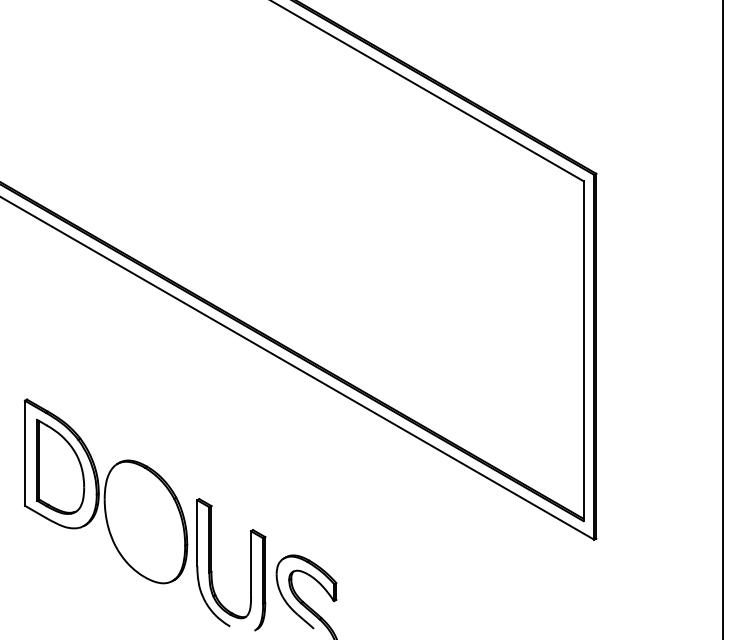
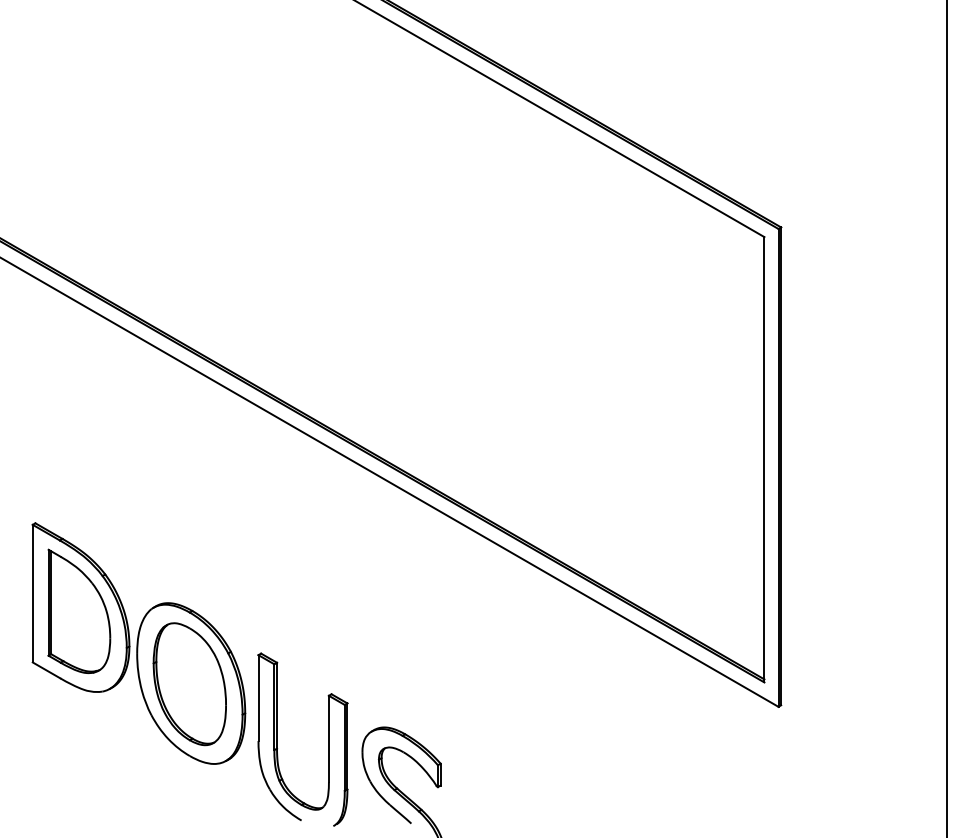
part: (144, 522) -> (189, 684), added

